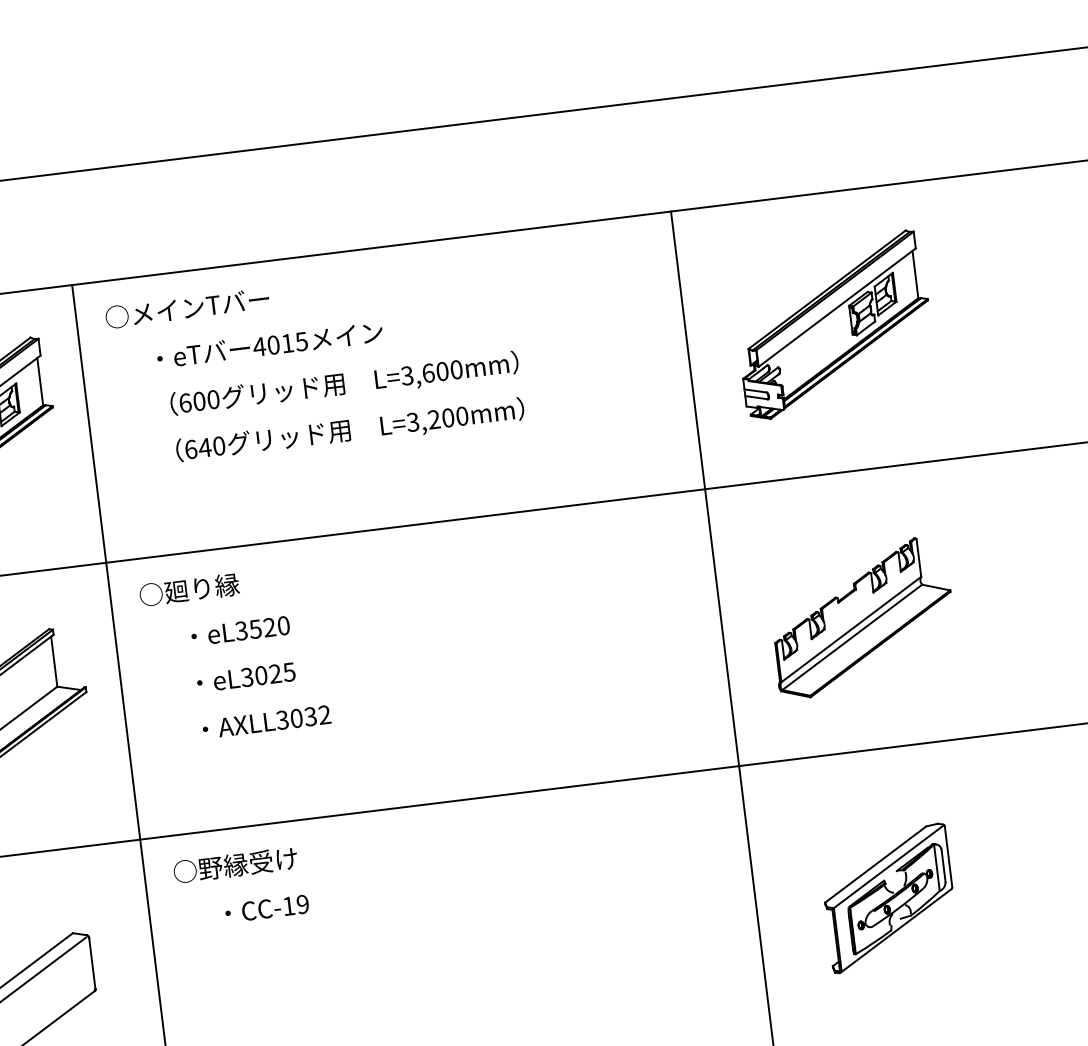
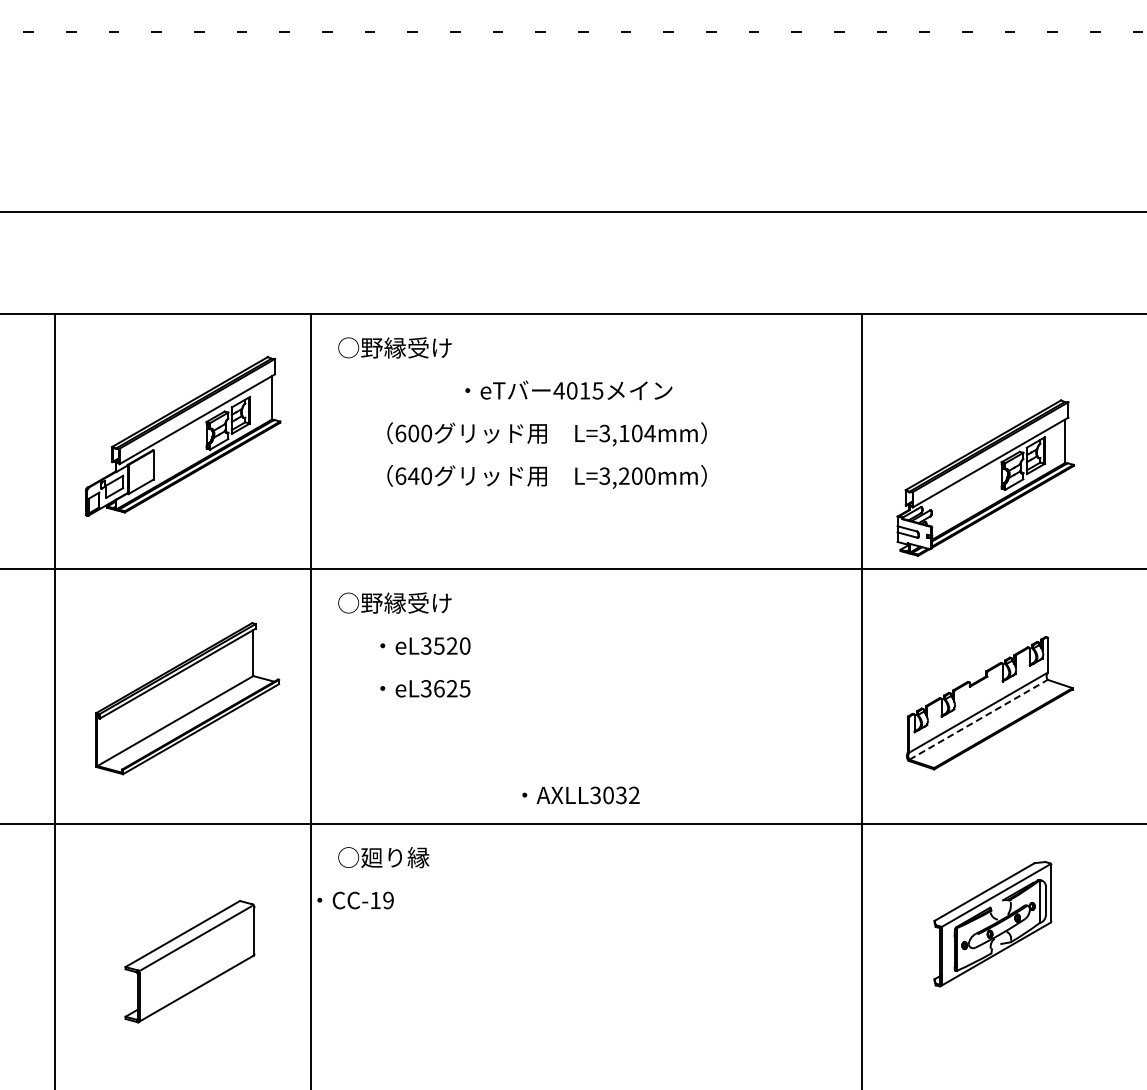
text: (199, 306) -> (424, 347), ○メインTバー -> ○野縁受け
part: (833, 324) -> (985, 477), moved
text: (269, 345) -> (568, 390), moved
text: (442, 371) -> (637, 433), L=3,600mm -> L=3,104mm
text: (214, 586) -> (406, 602), ○廻り縁 -> ○野縁受け
line: (852, 637) -> (978, 719), solid -> dashed
text: (261, 675) -> (439, 688), eL3025 -> eL3625
text: (266, 722) -> (580, 795), moved
text: (248, 863) -> (406, 857), ○野縁受け -> ○廻り縁
part: (888, 898) -> (992, 924), moved
text: (266, 908) -> (355, 900), moved

